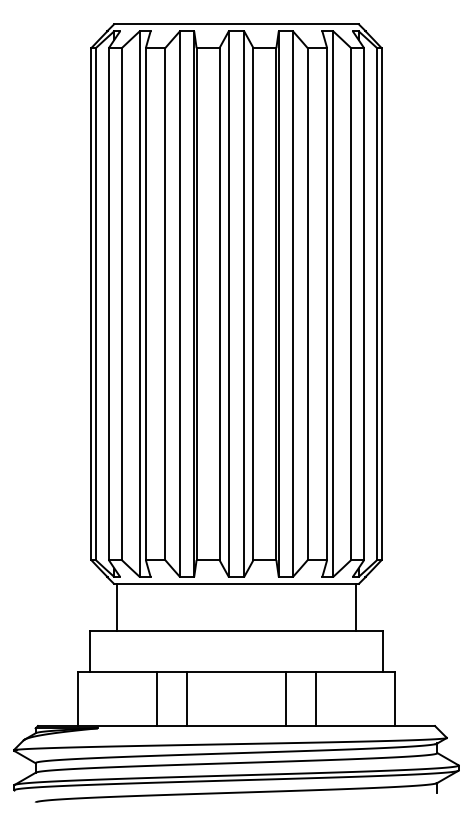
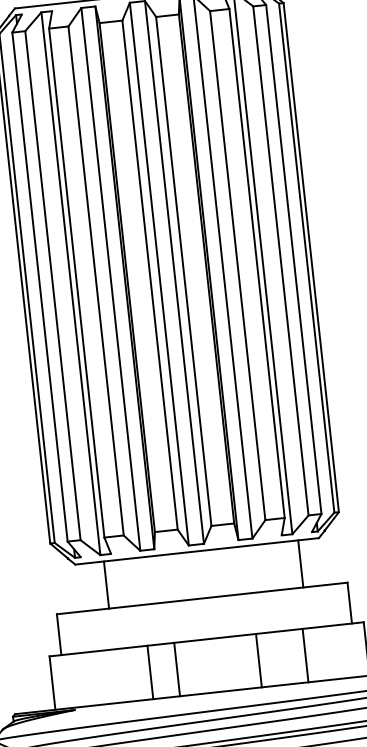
line: (116, 607) -> (106, 585), moved
line: (356, 607) -> (301, 563), moved
line: (156, 699) -> (149, 672), moved
line: (186, 699) -> (176, 669), moved
line: (316, 699) -> (306, 655), moved

